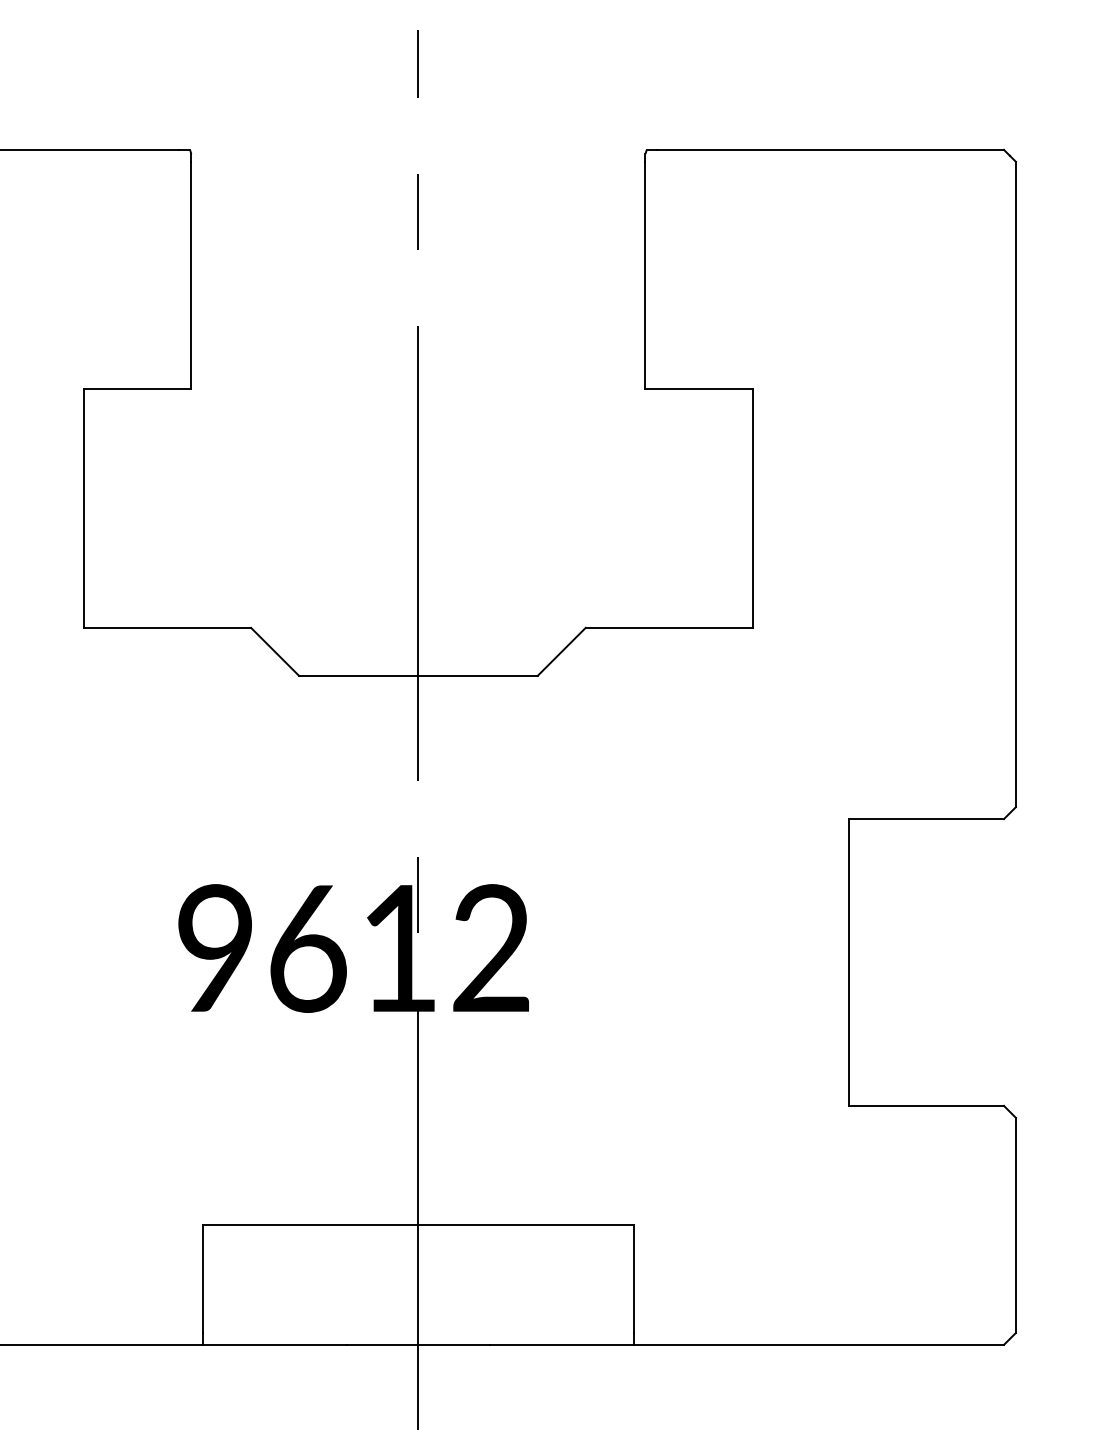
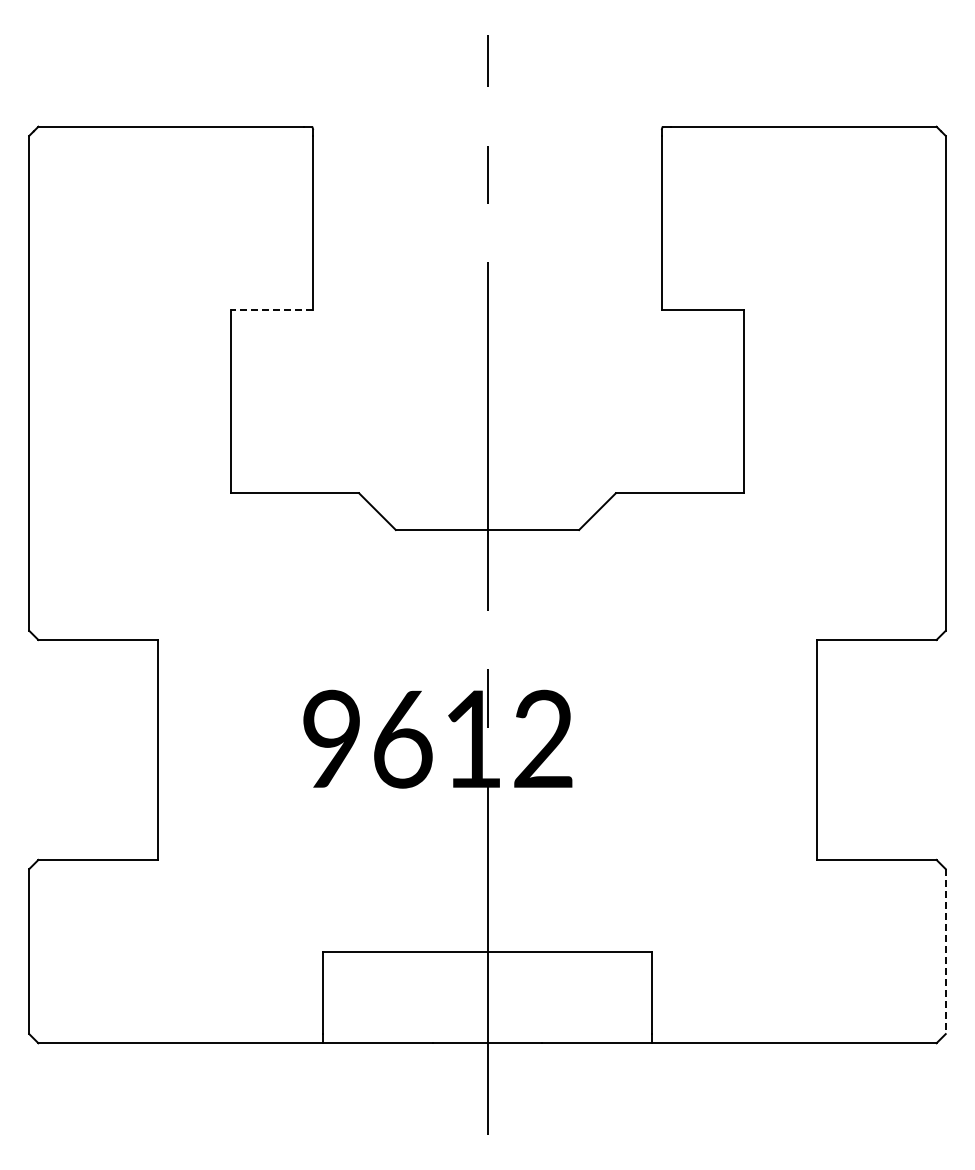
line: (136, 389) -> (271, 310), solid -> dashed
line: (1015, 1226) -> (945, 952), solid -> dashed

